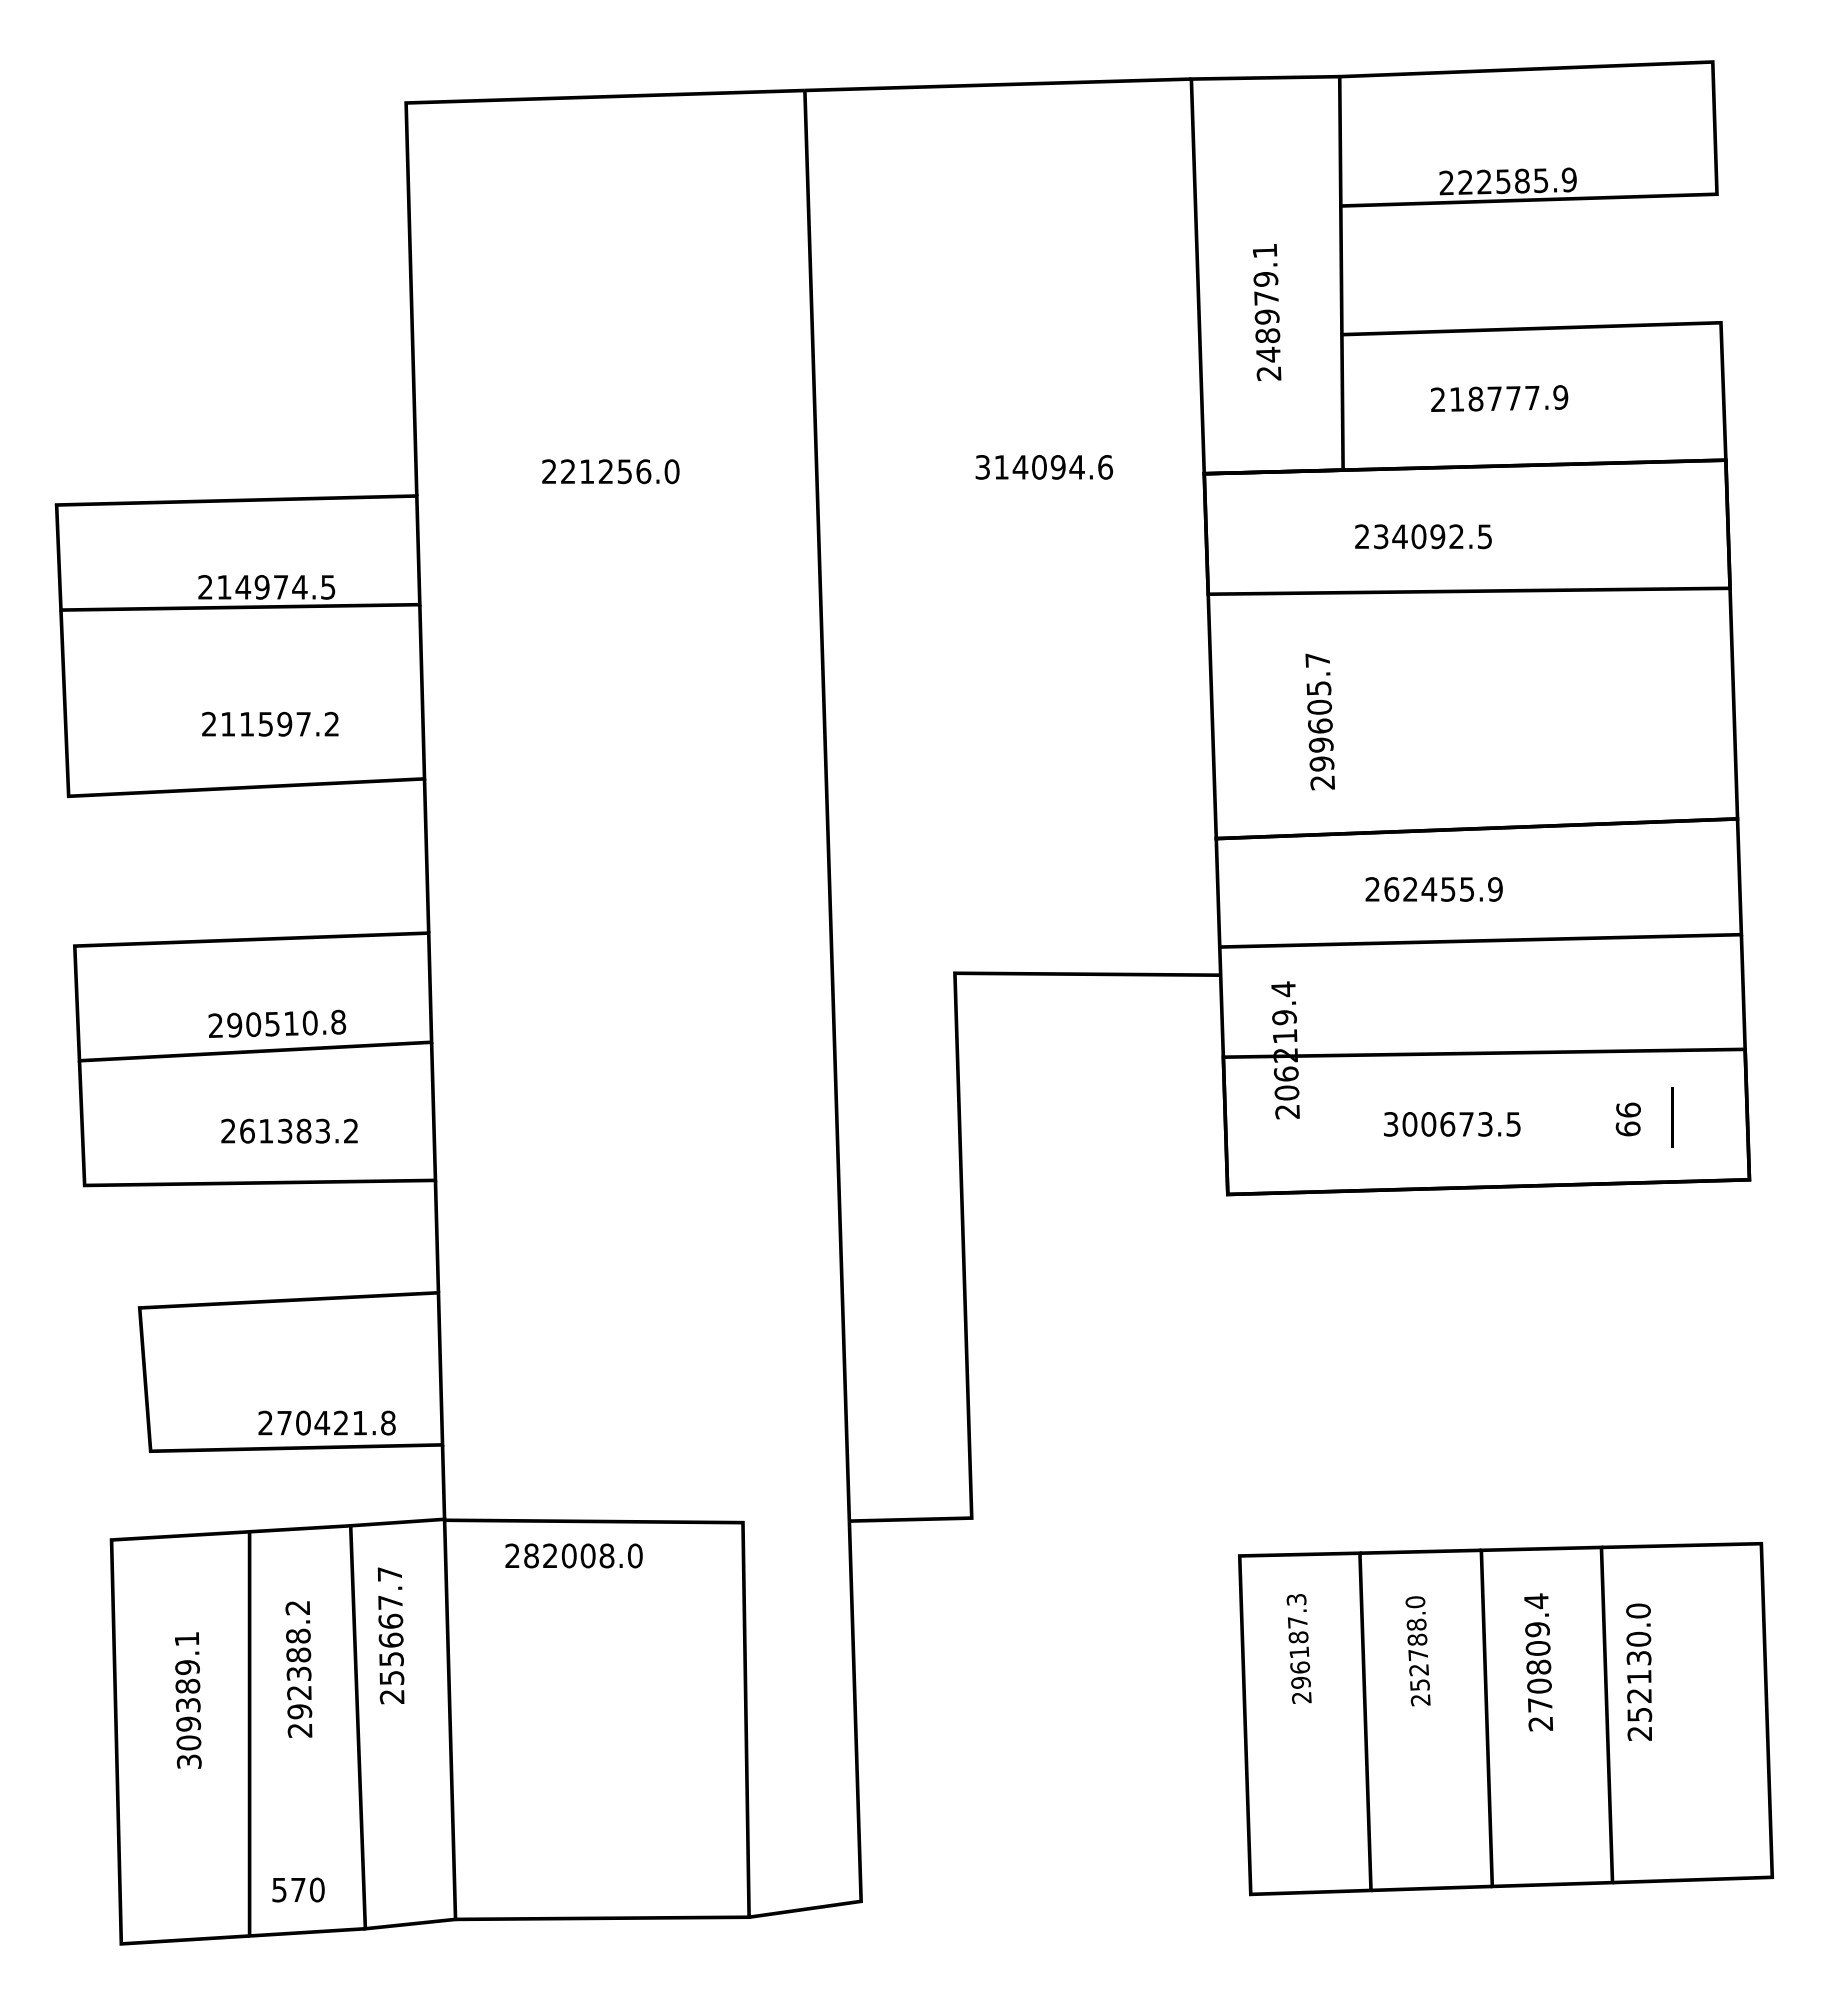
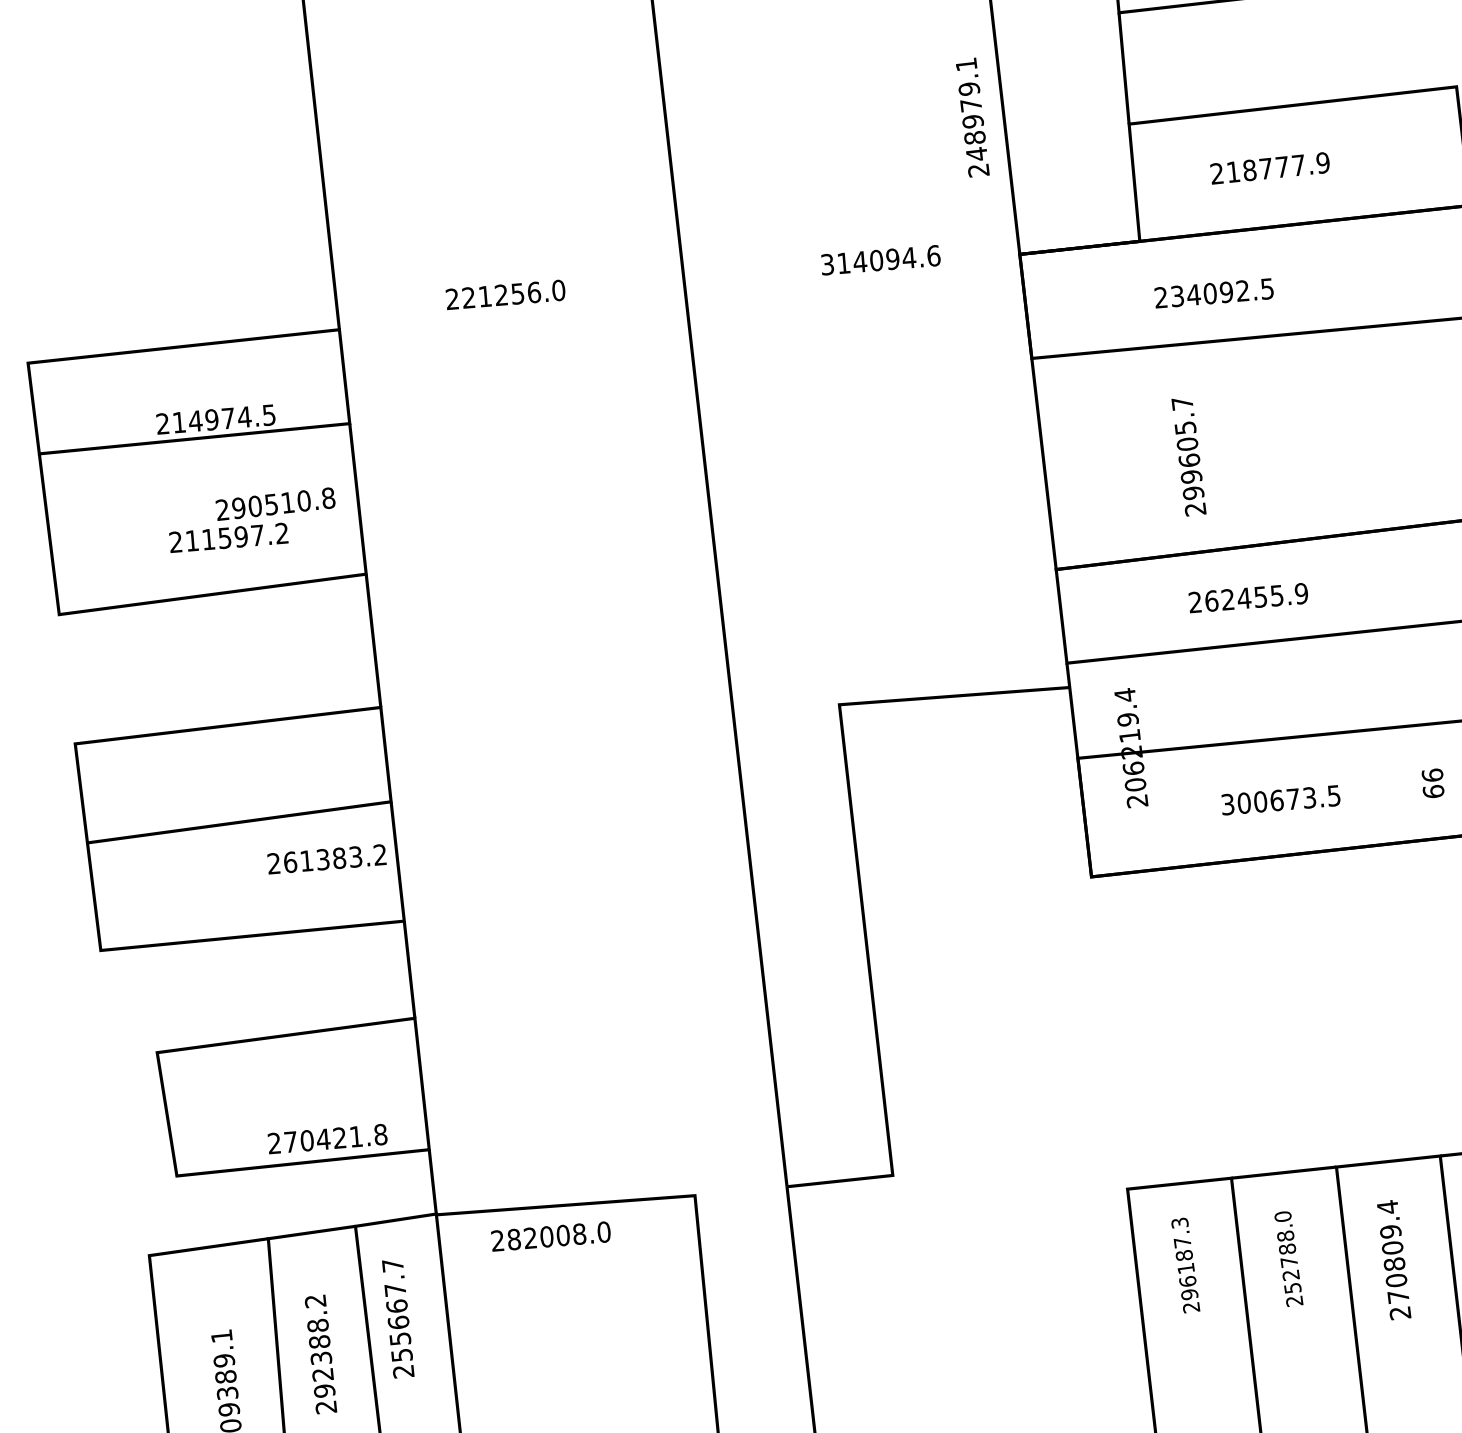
text: (1267, 312) -> (973, 117), moved
text: (1319, 721) -> (1188, 456), moved
text: (277, 1023) -> (275, 503), moved
text: (289, 1130) -> (326, 858), moved

